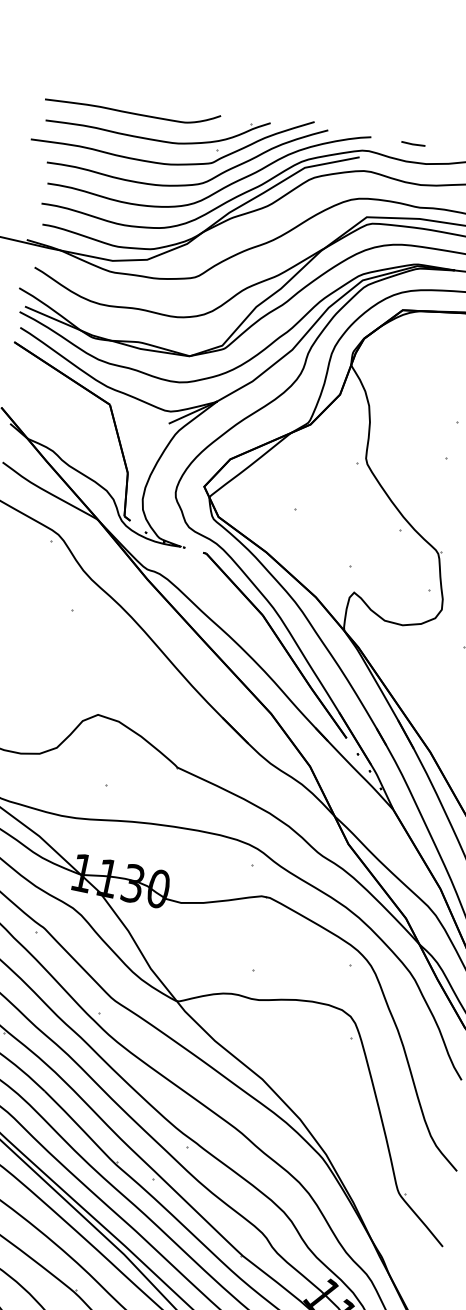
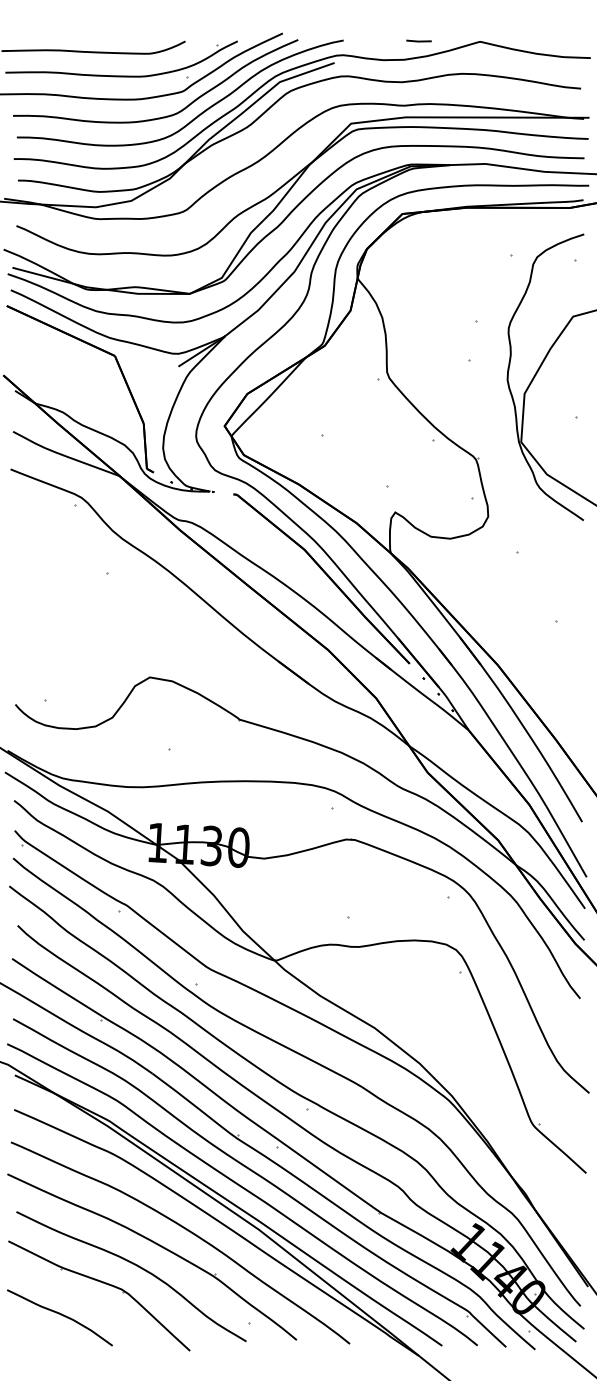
line: (412, 143) -> (418, 40), moved

